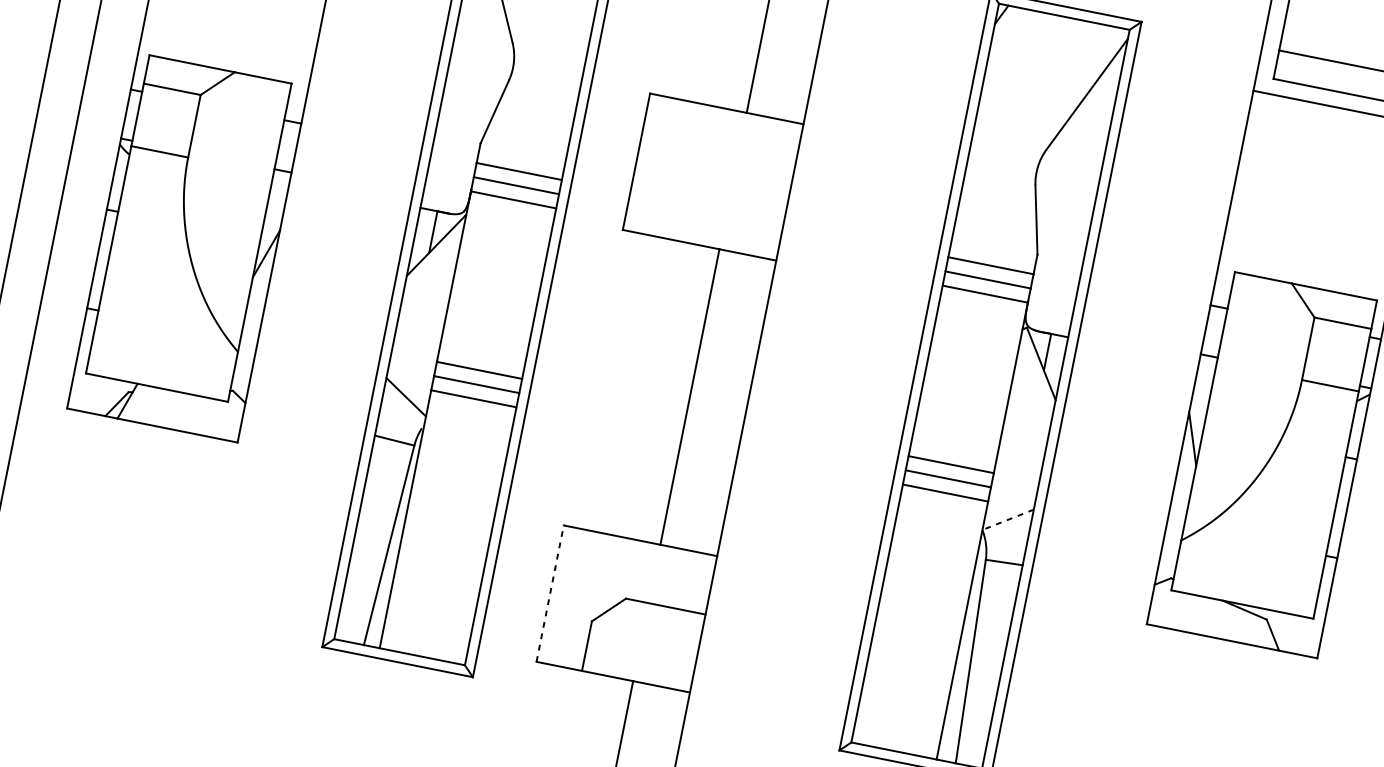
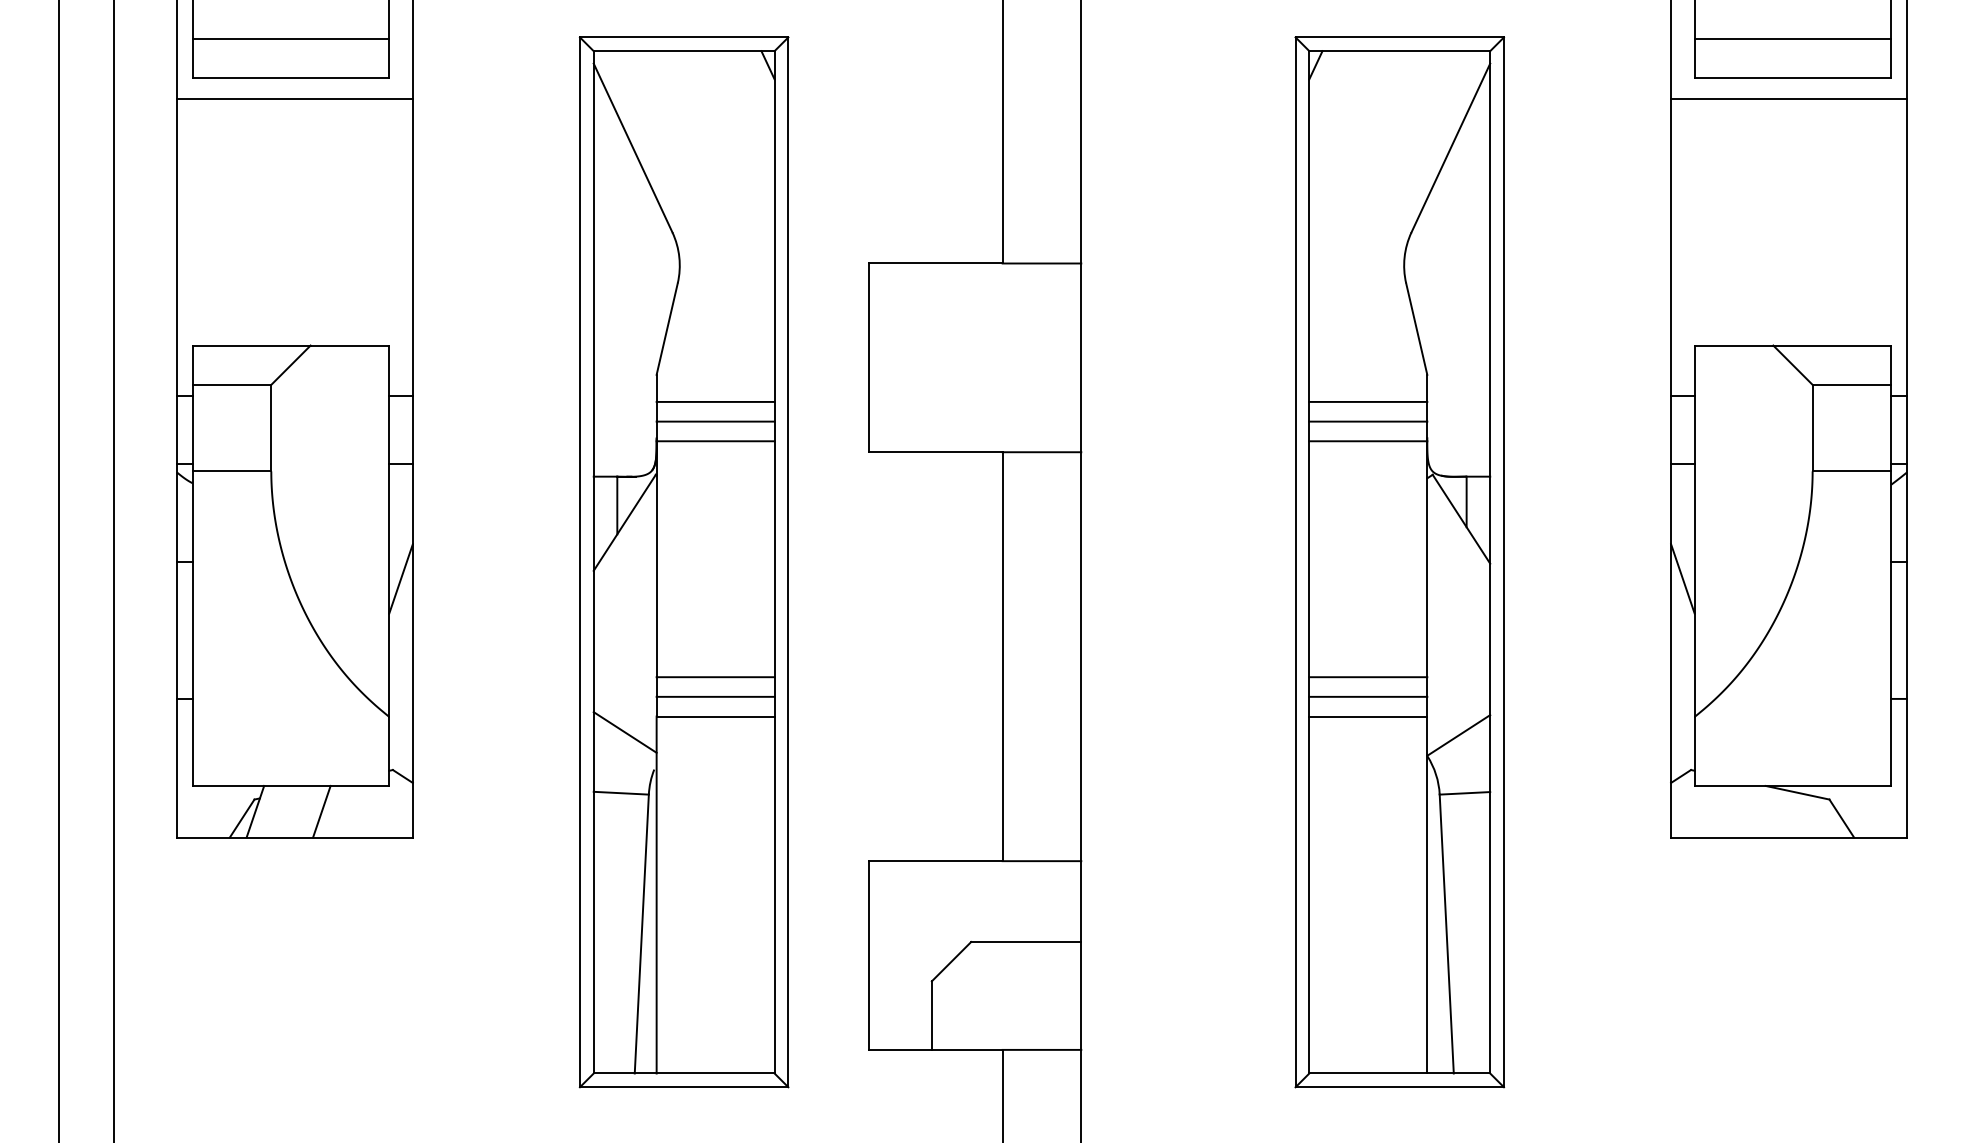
line: (175, 410) -> (321, 811), added
line: (1007, 519) -> (1458, 735), dashed -> solid
line: (549, 593) -> (868, 955), dashed -> solid

